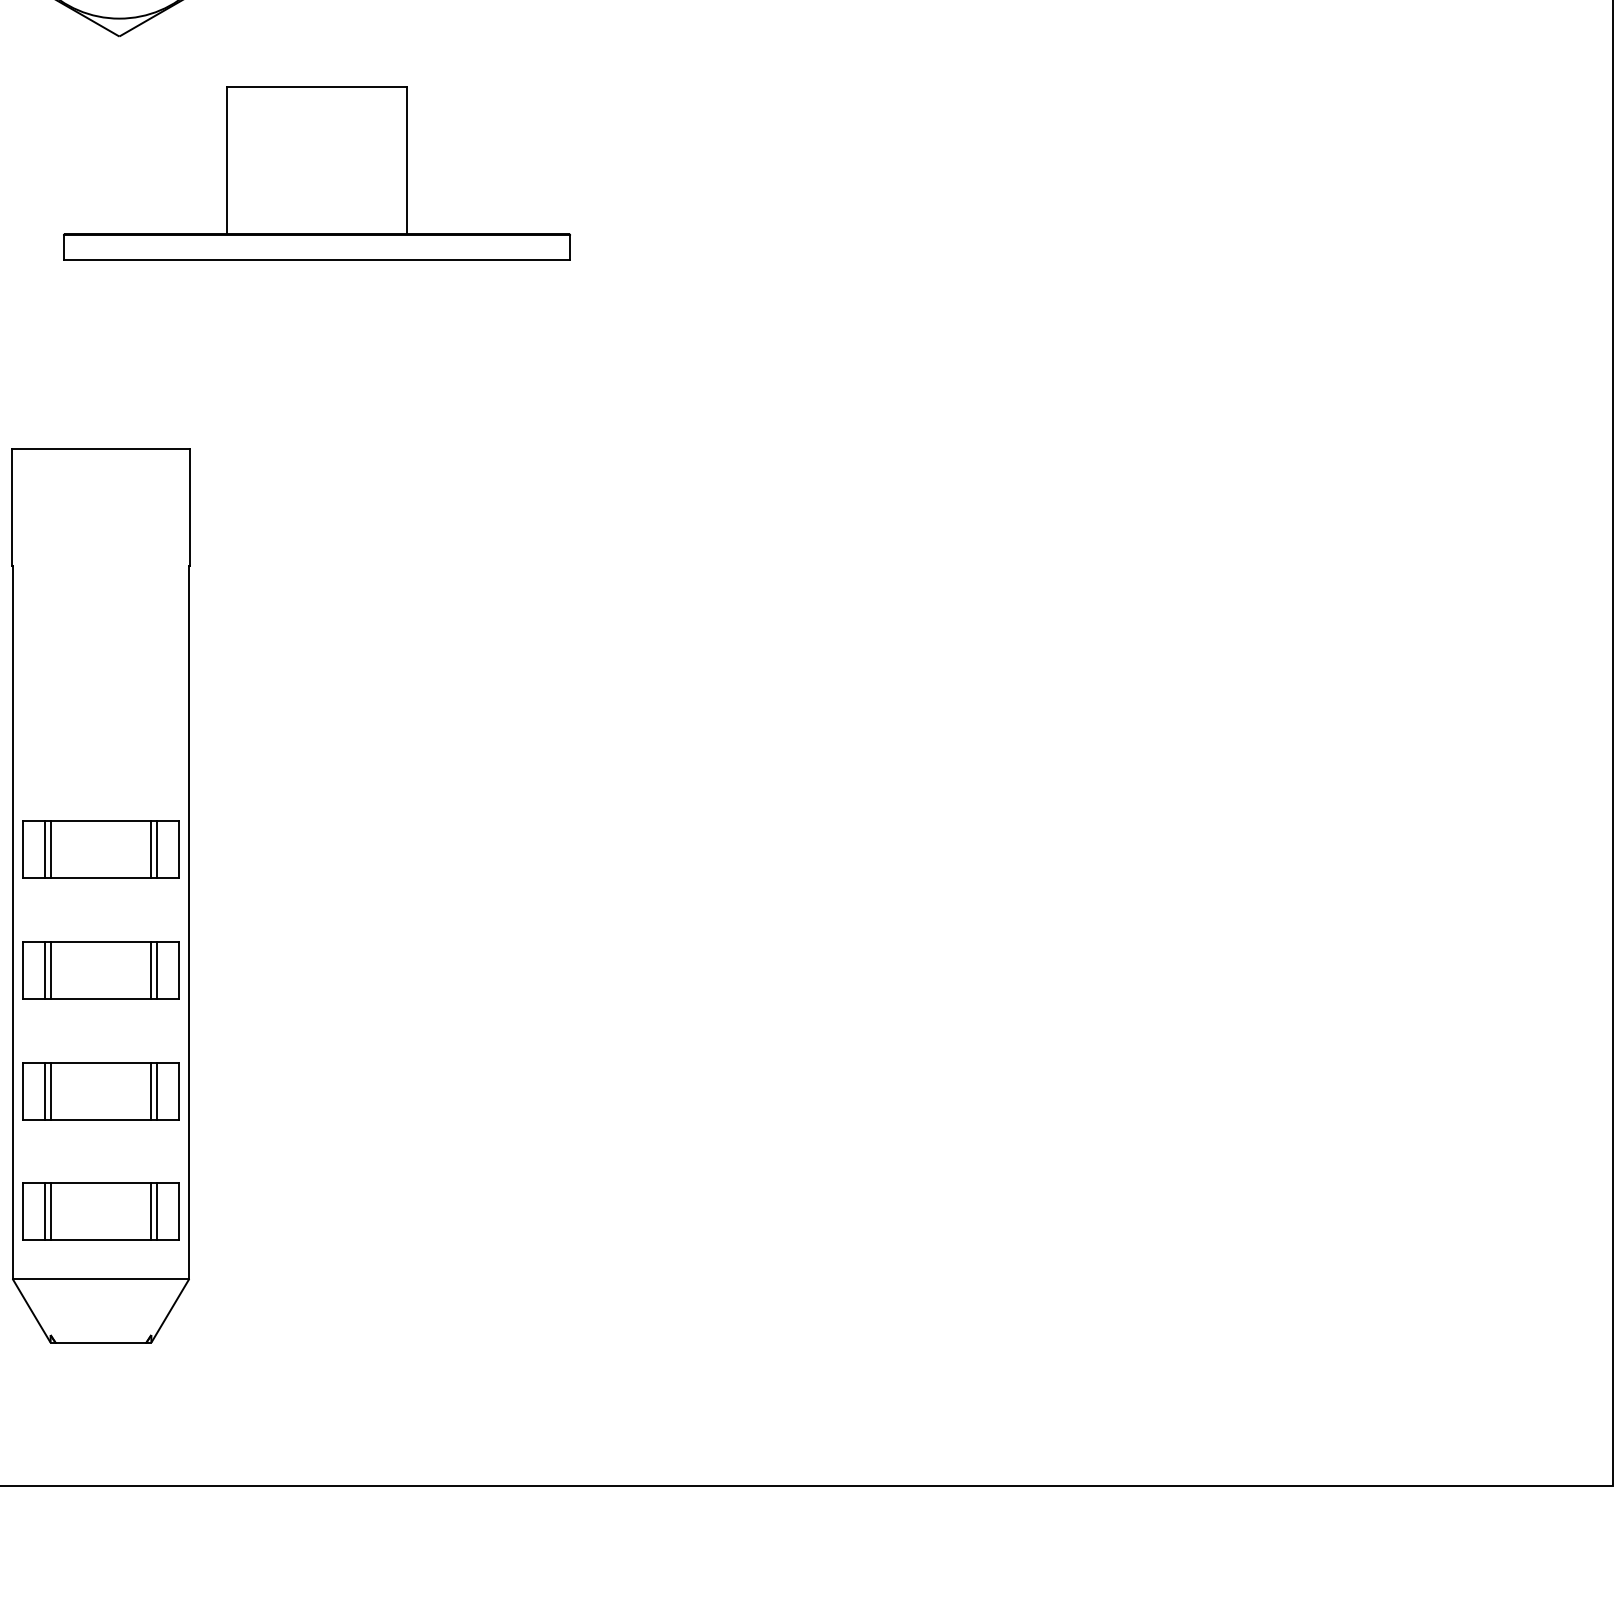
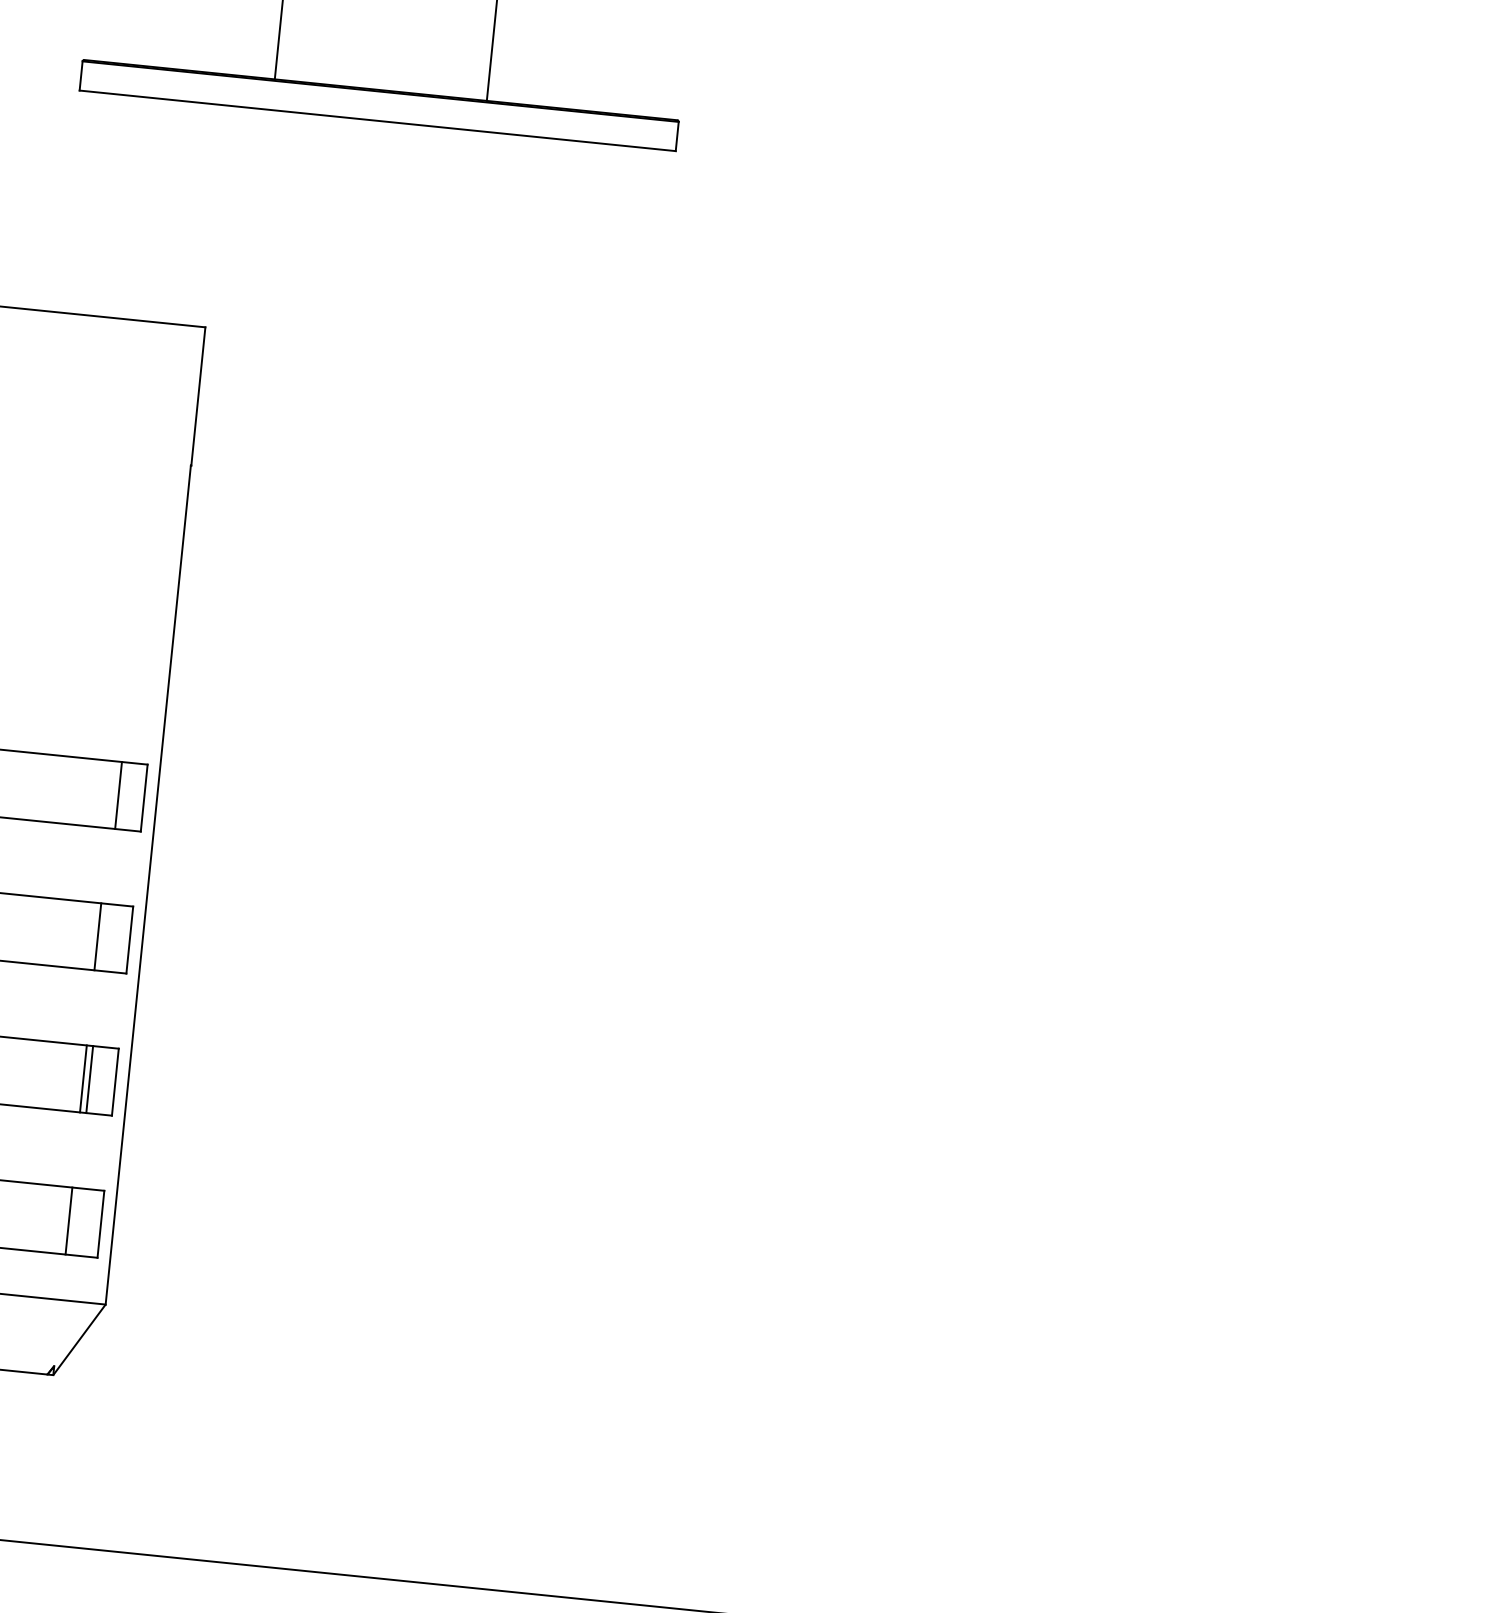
line: (151, 849) -> (112, 794), removed
line: (156, 969) -> (103, 936), removed
line: (156, 1211) -> (75, 1221), removed

